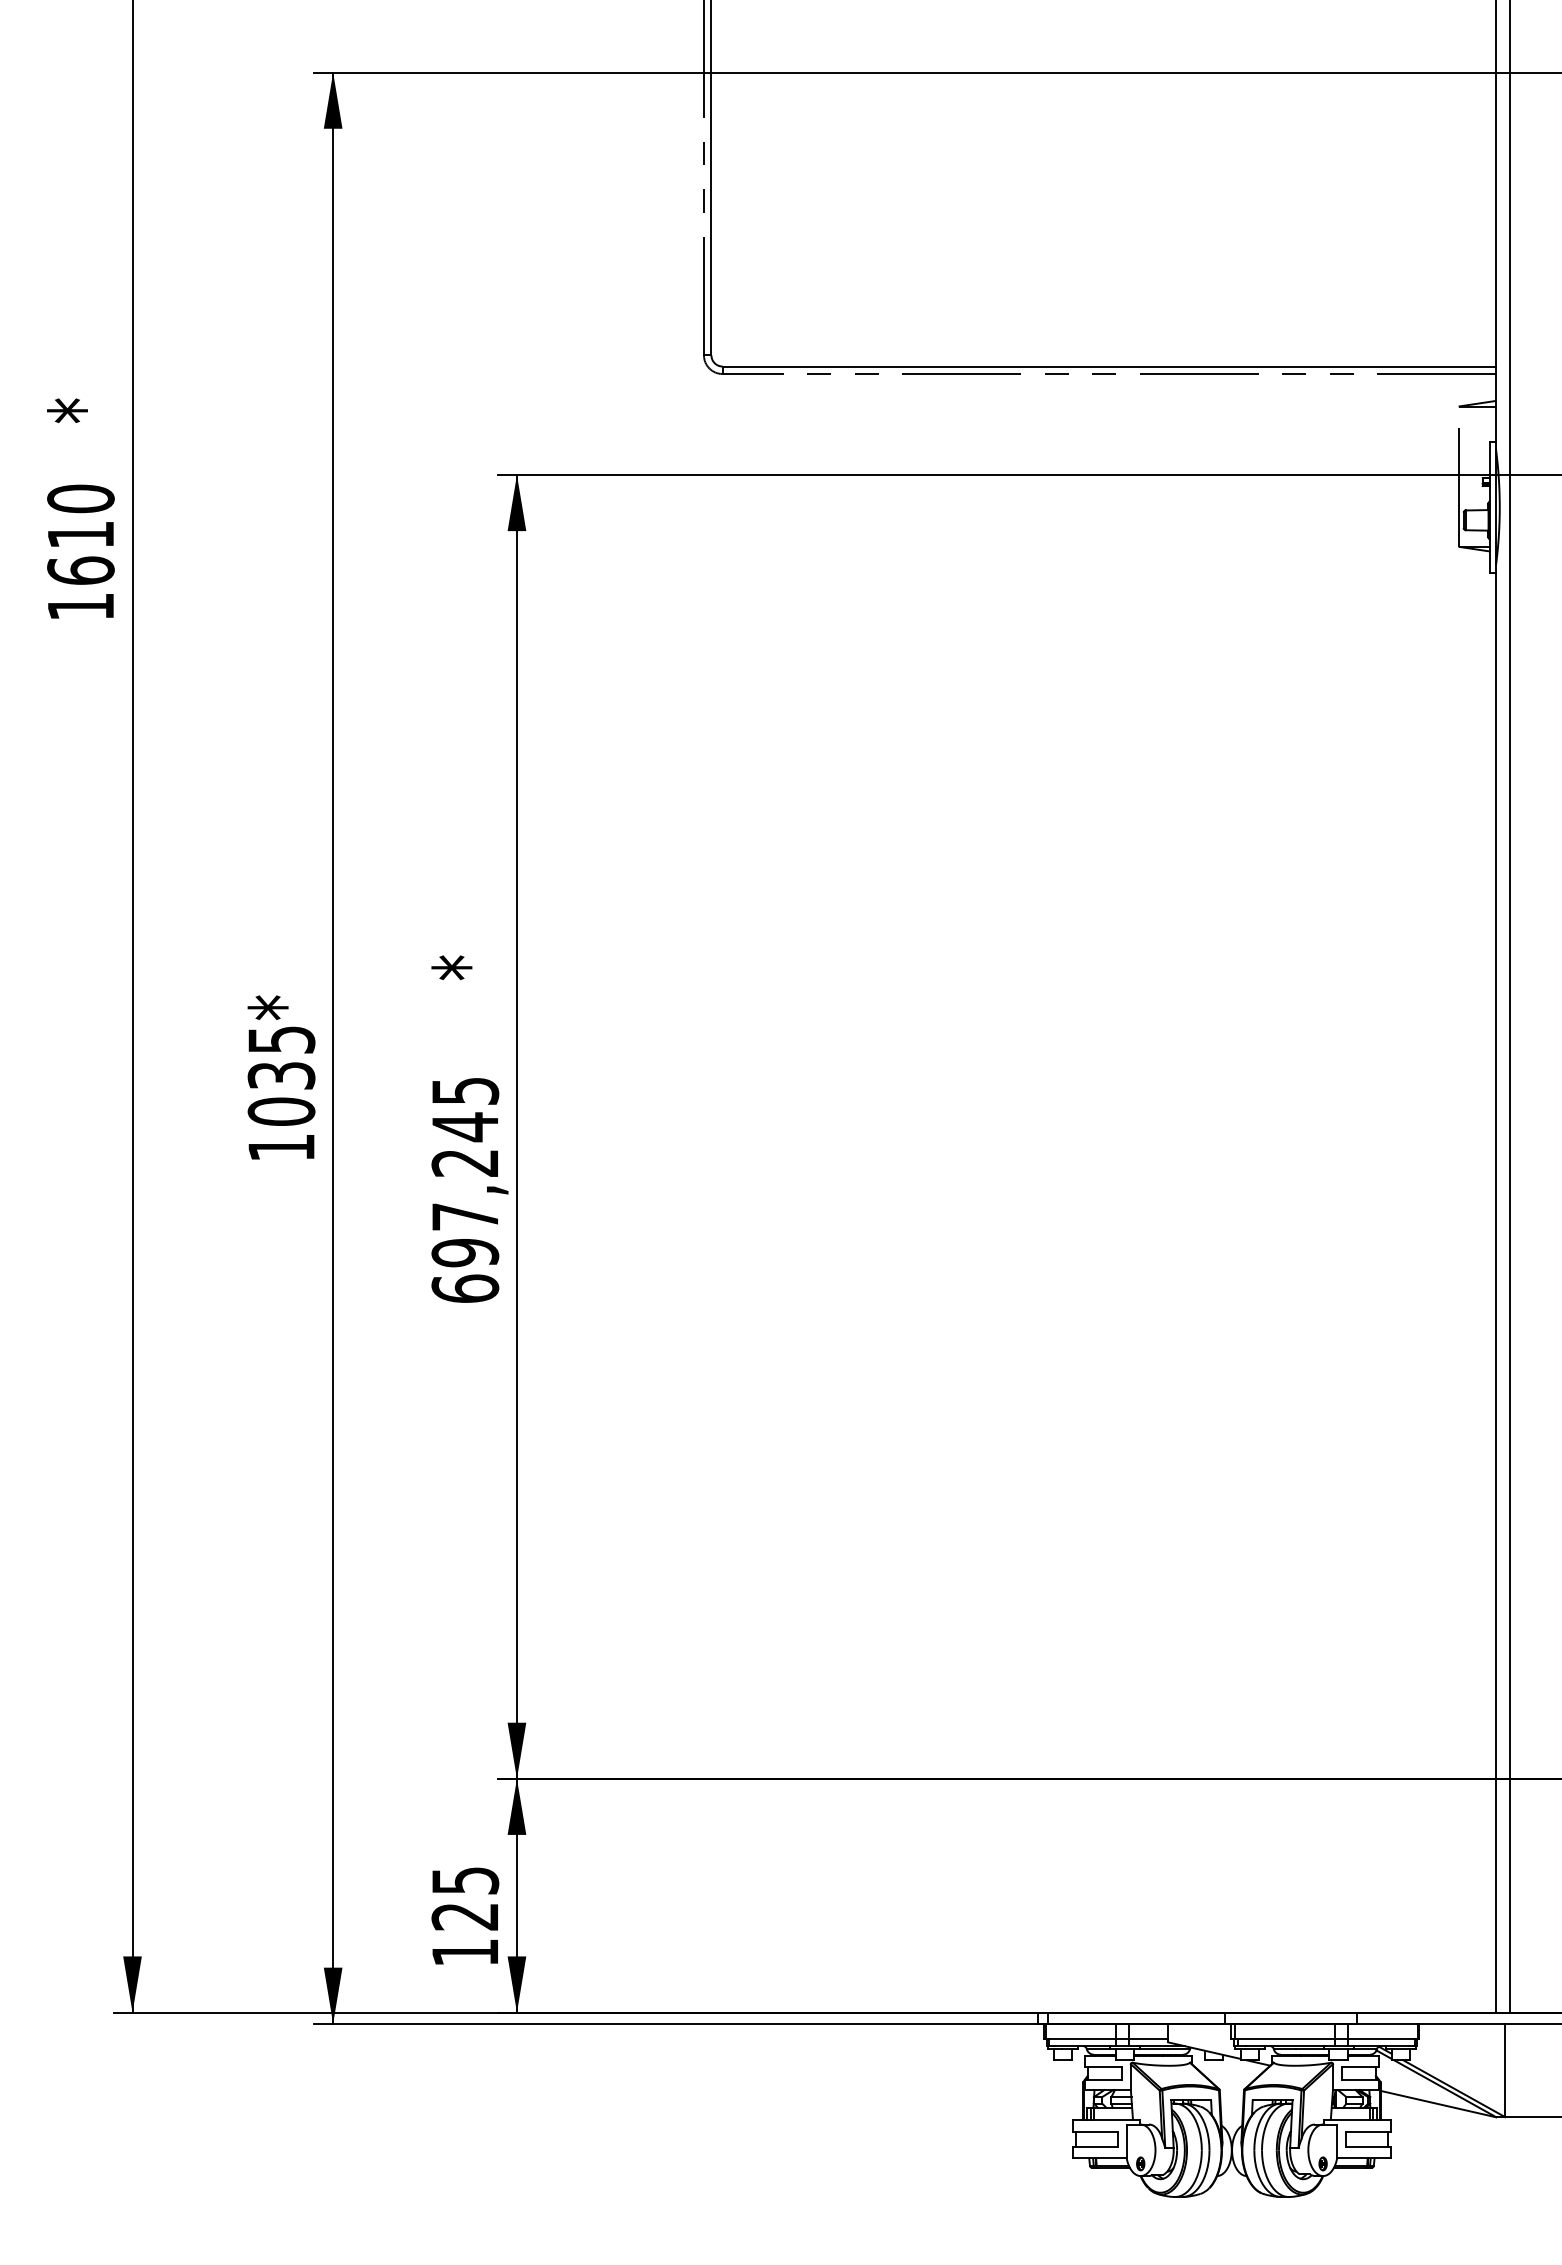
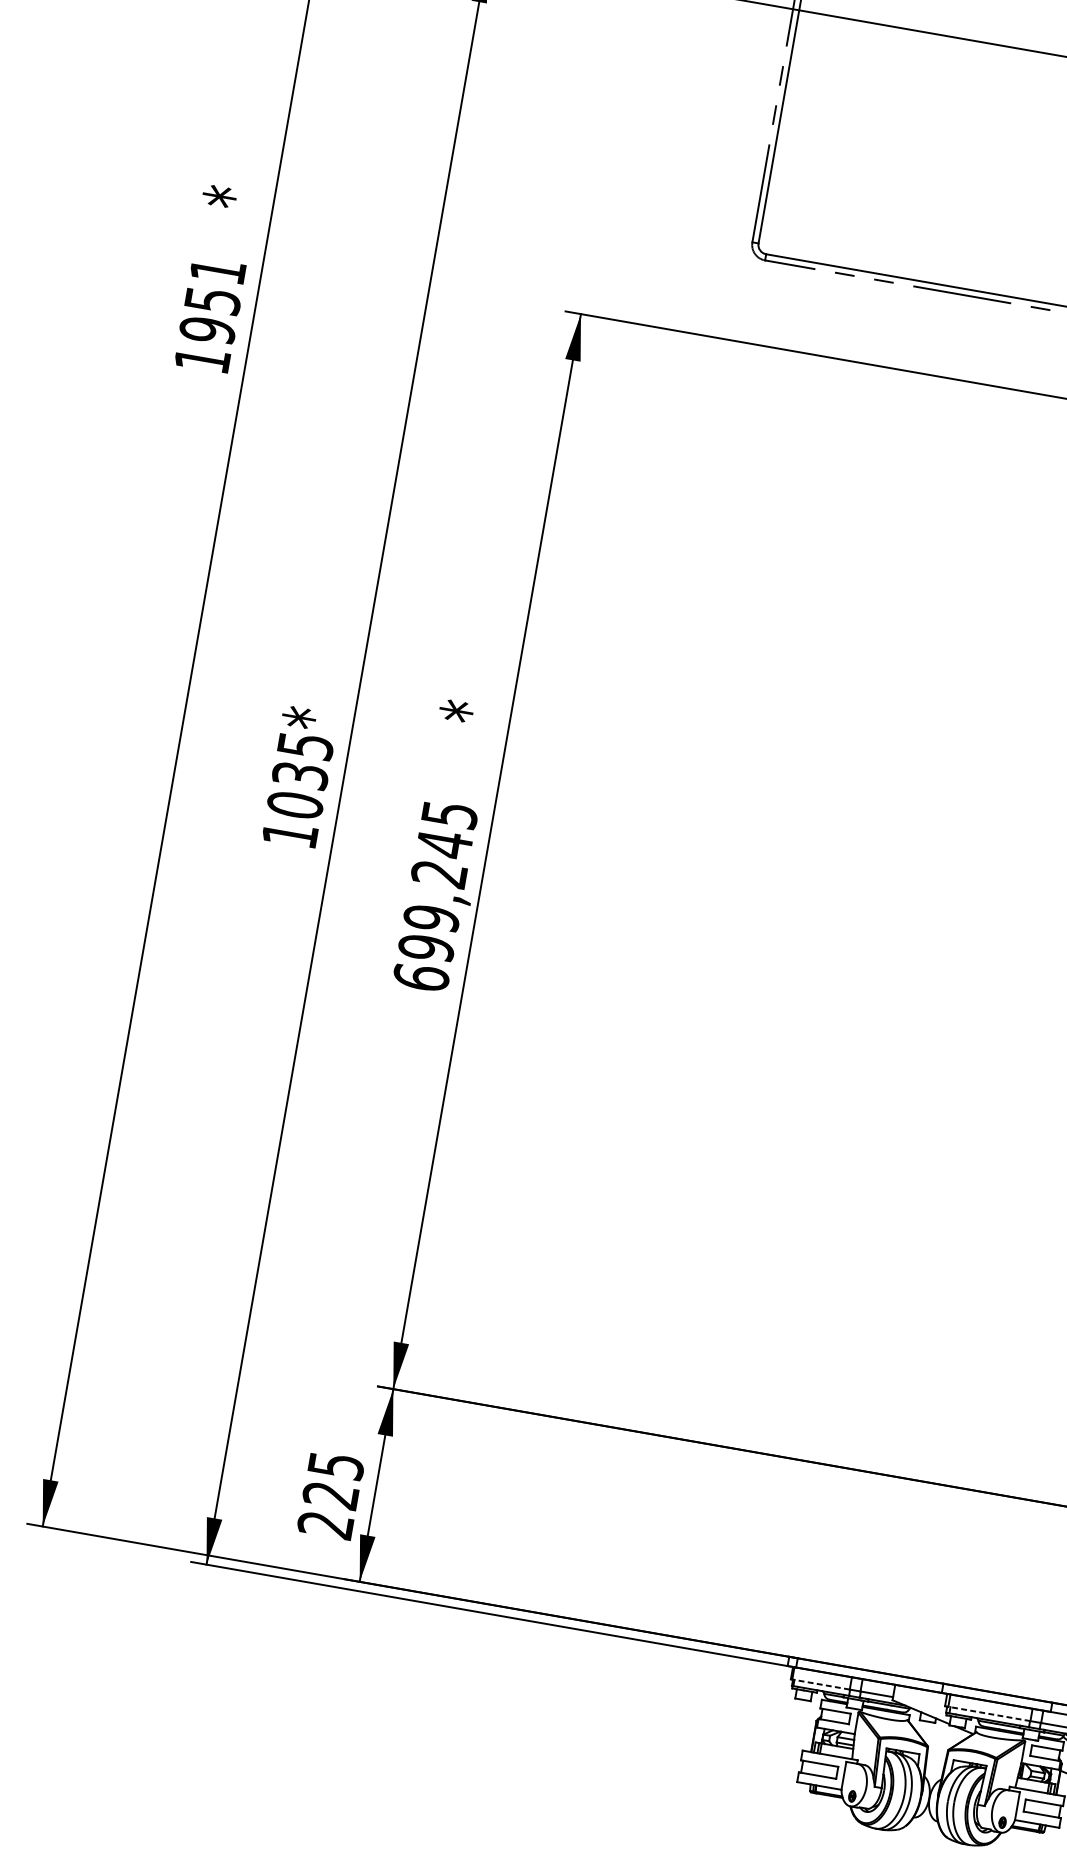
text: (80, 534) -> (212, 300), 1610 -> 1951
text: (465, 1217) -> (431, 918), 697,245 -> 699,245
text: (464, 1952) -> (325, 1524), 125 -> 225
line: (1080, 2038) -> (820, 1684), solid -> dashed
line: (1285, 2038) -> (989, 1713), solid -> dashed

